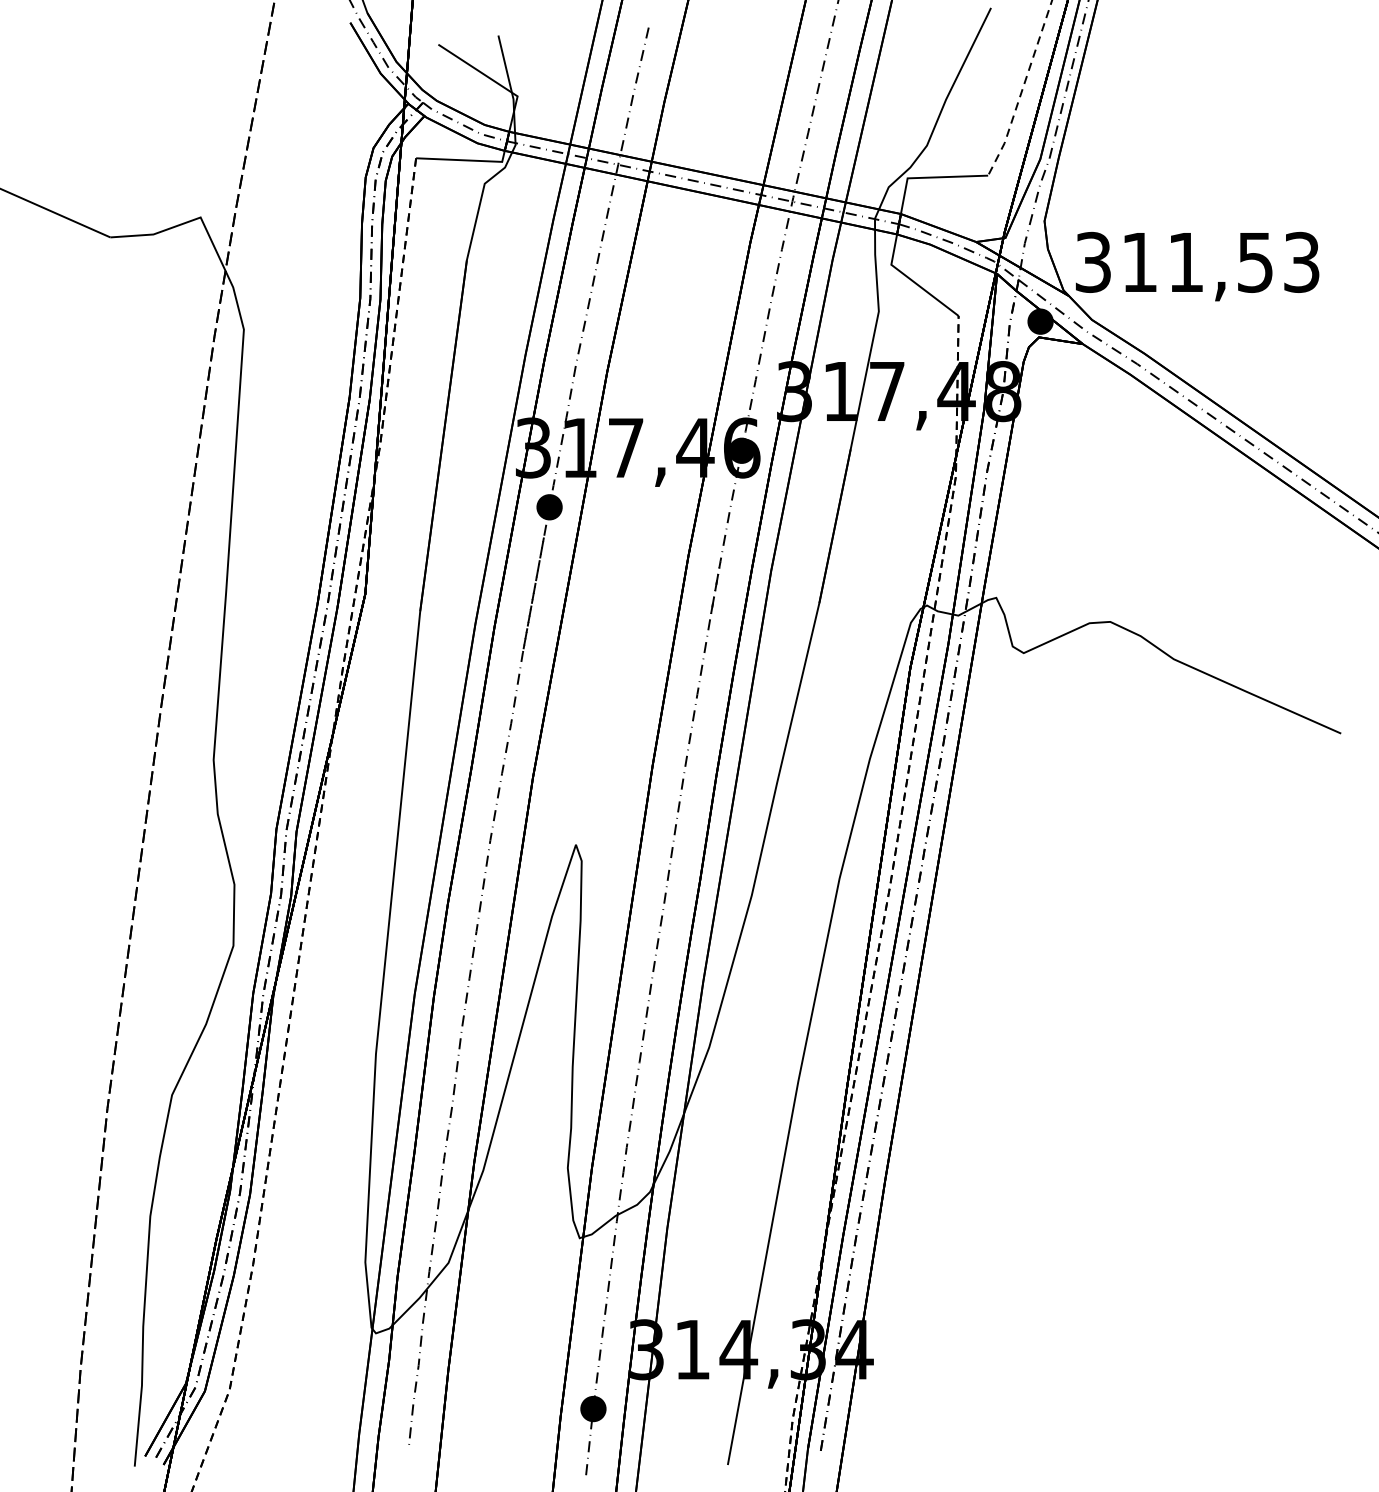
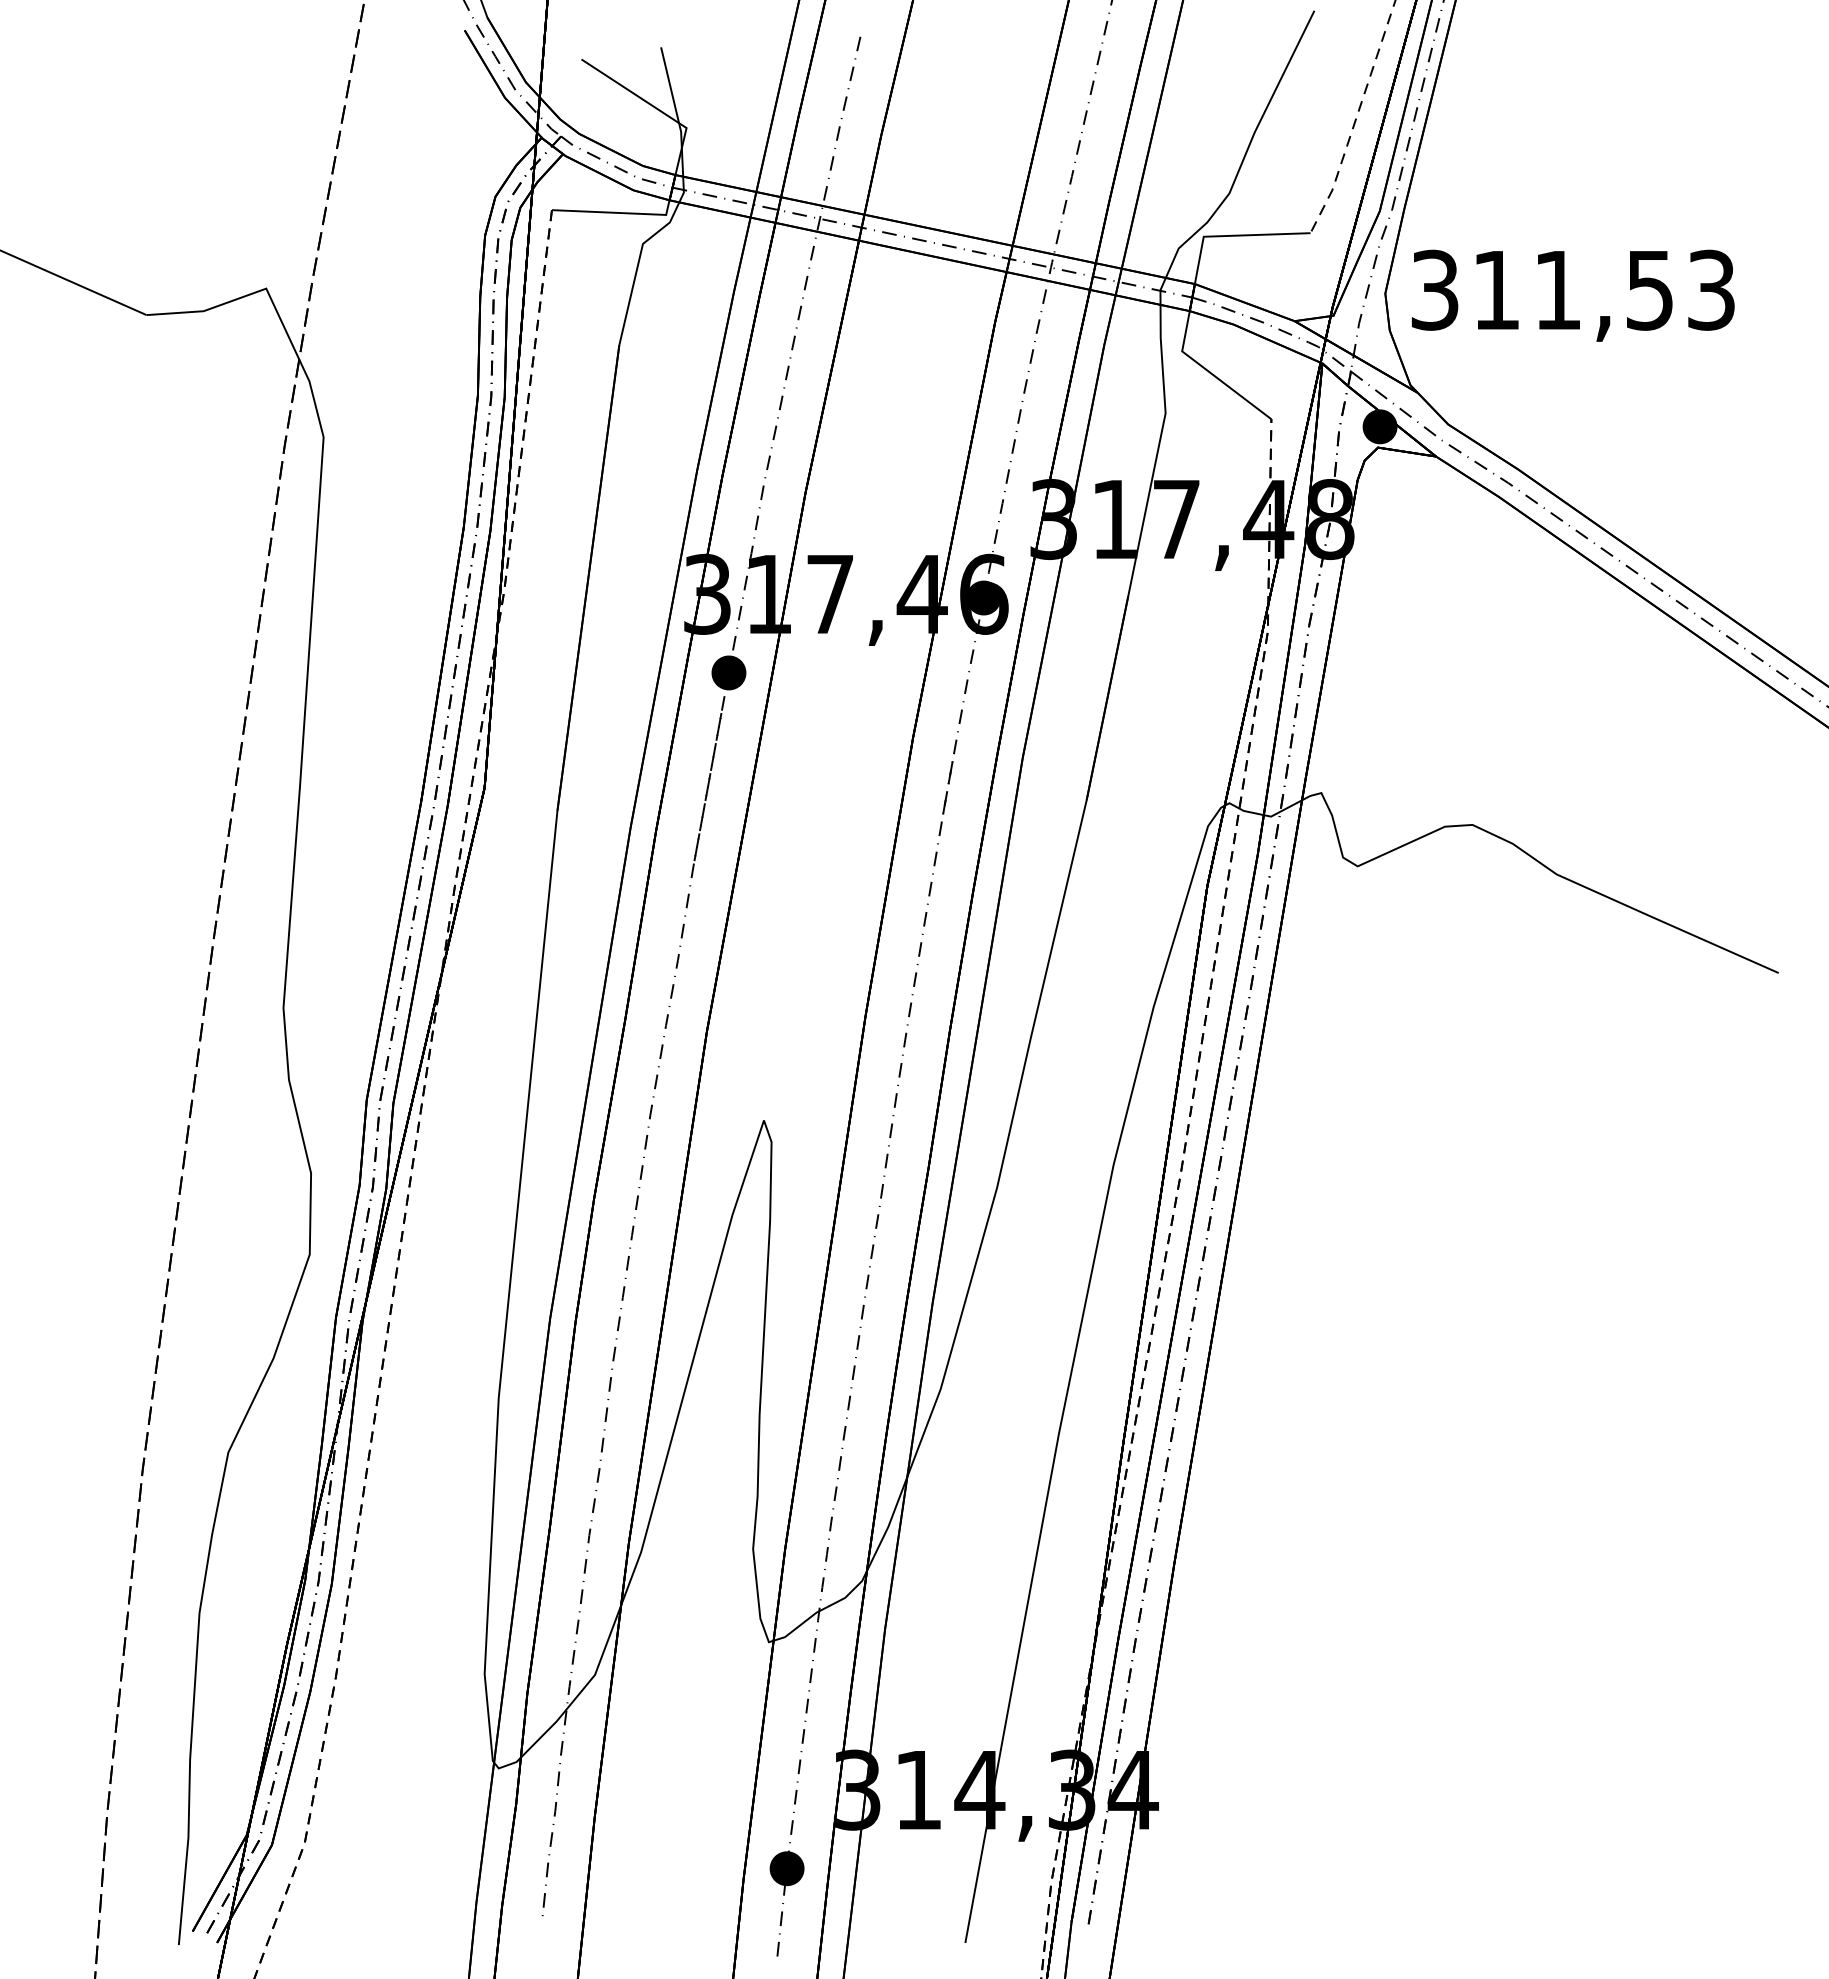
text: (1197, 266) -> (1573, 295), moved

